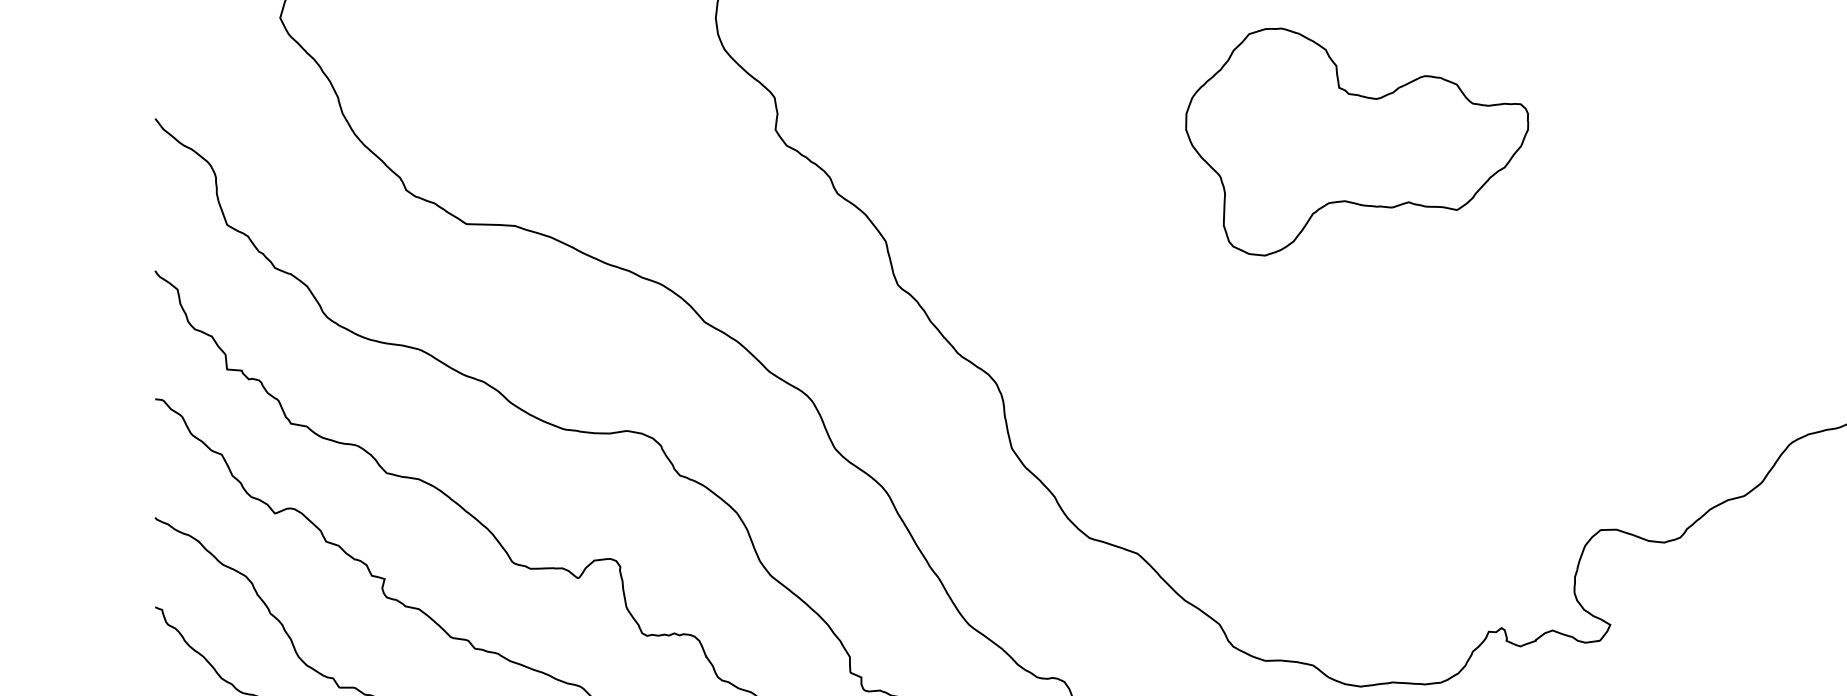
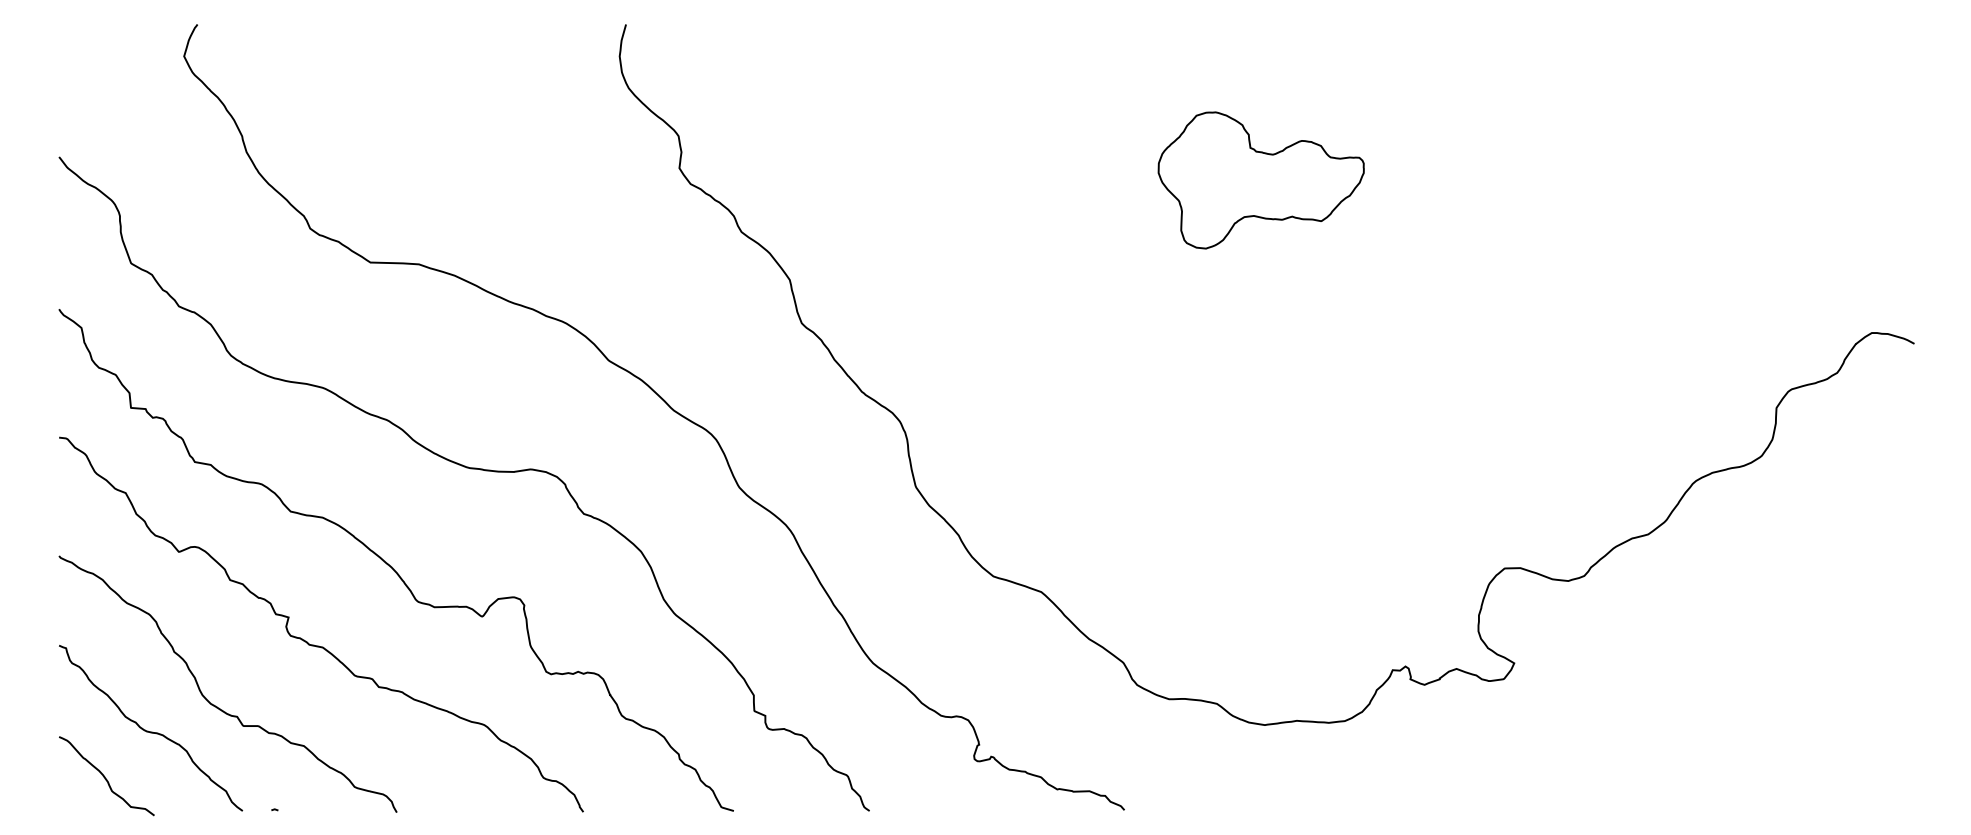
part: (1357, 142) -> (1261, 180), size x0.6

